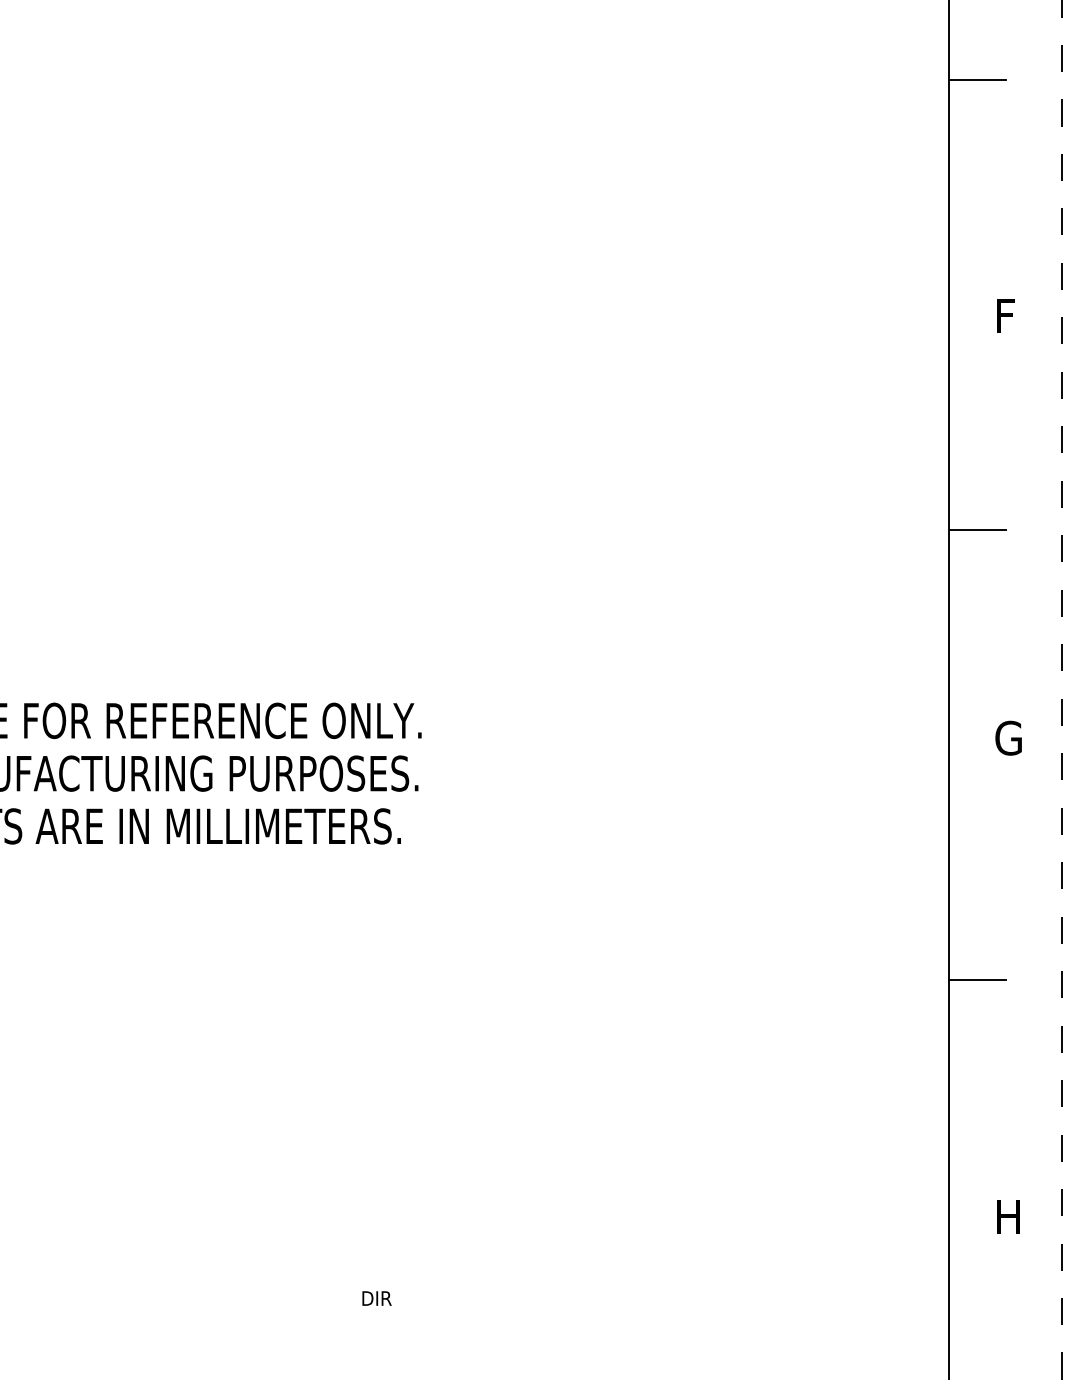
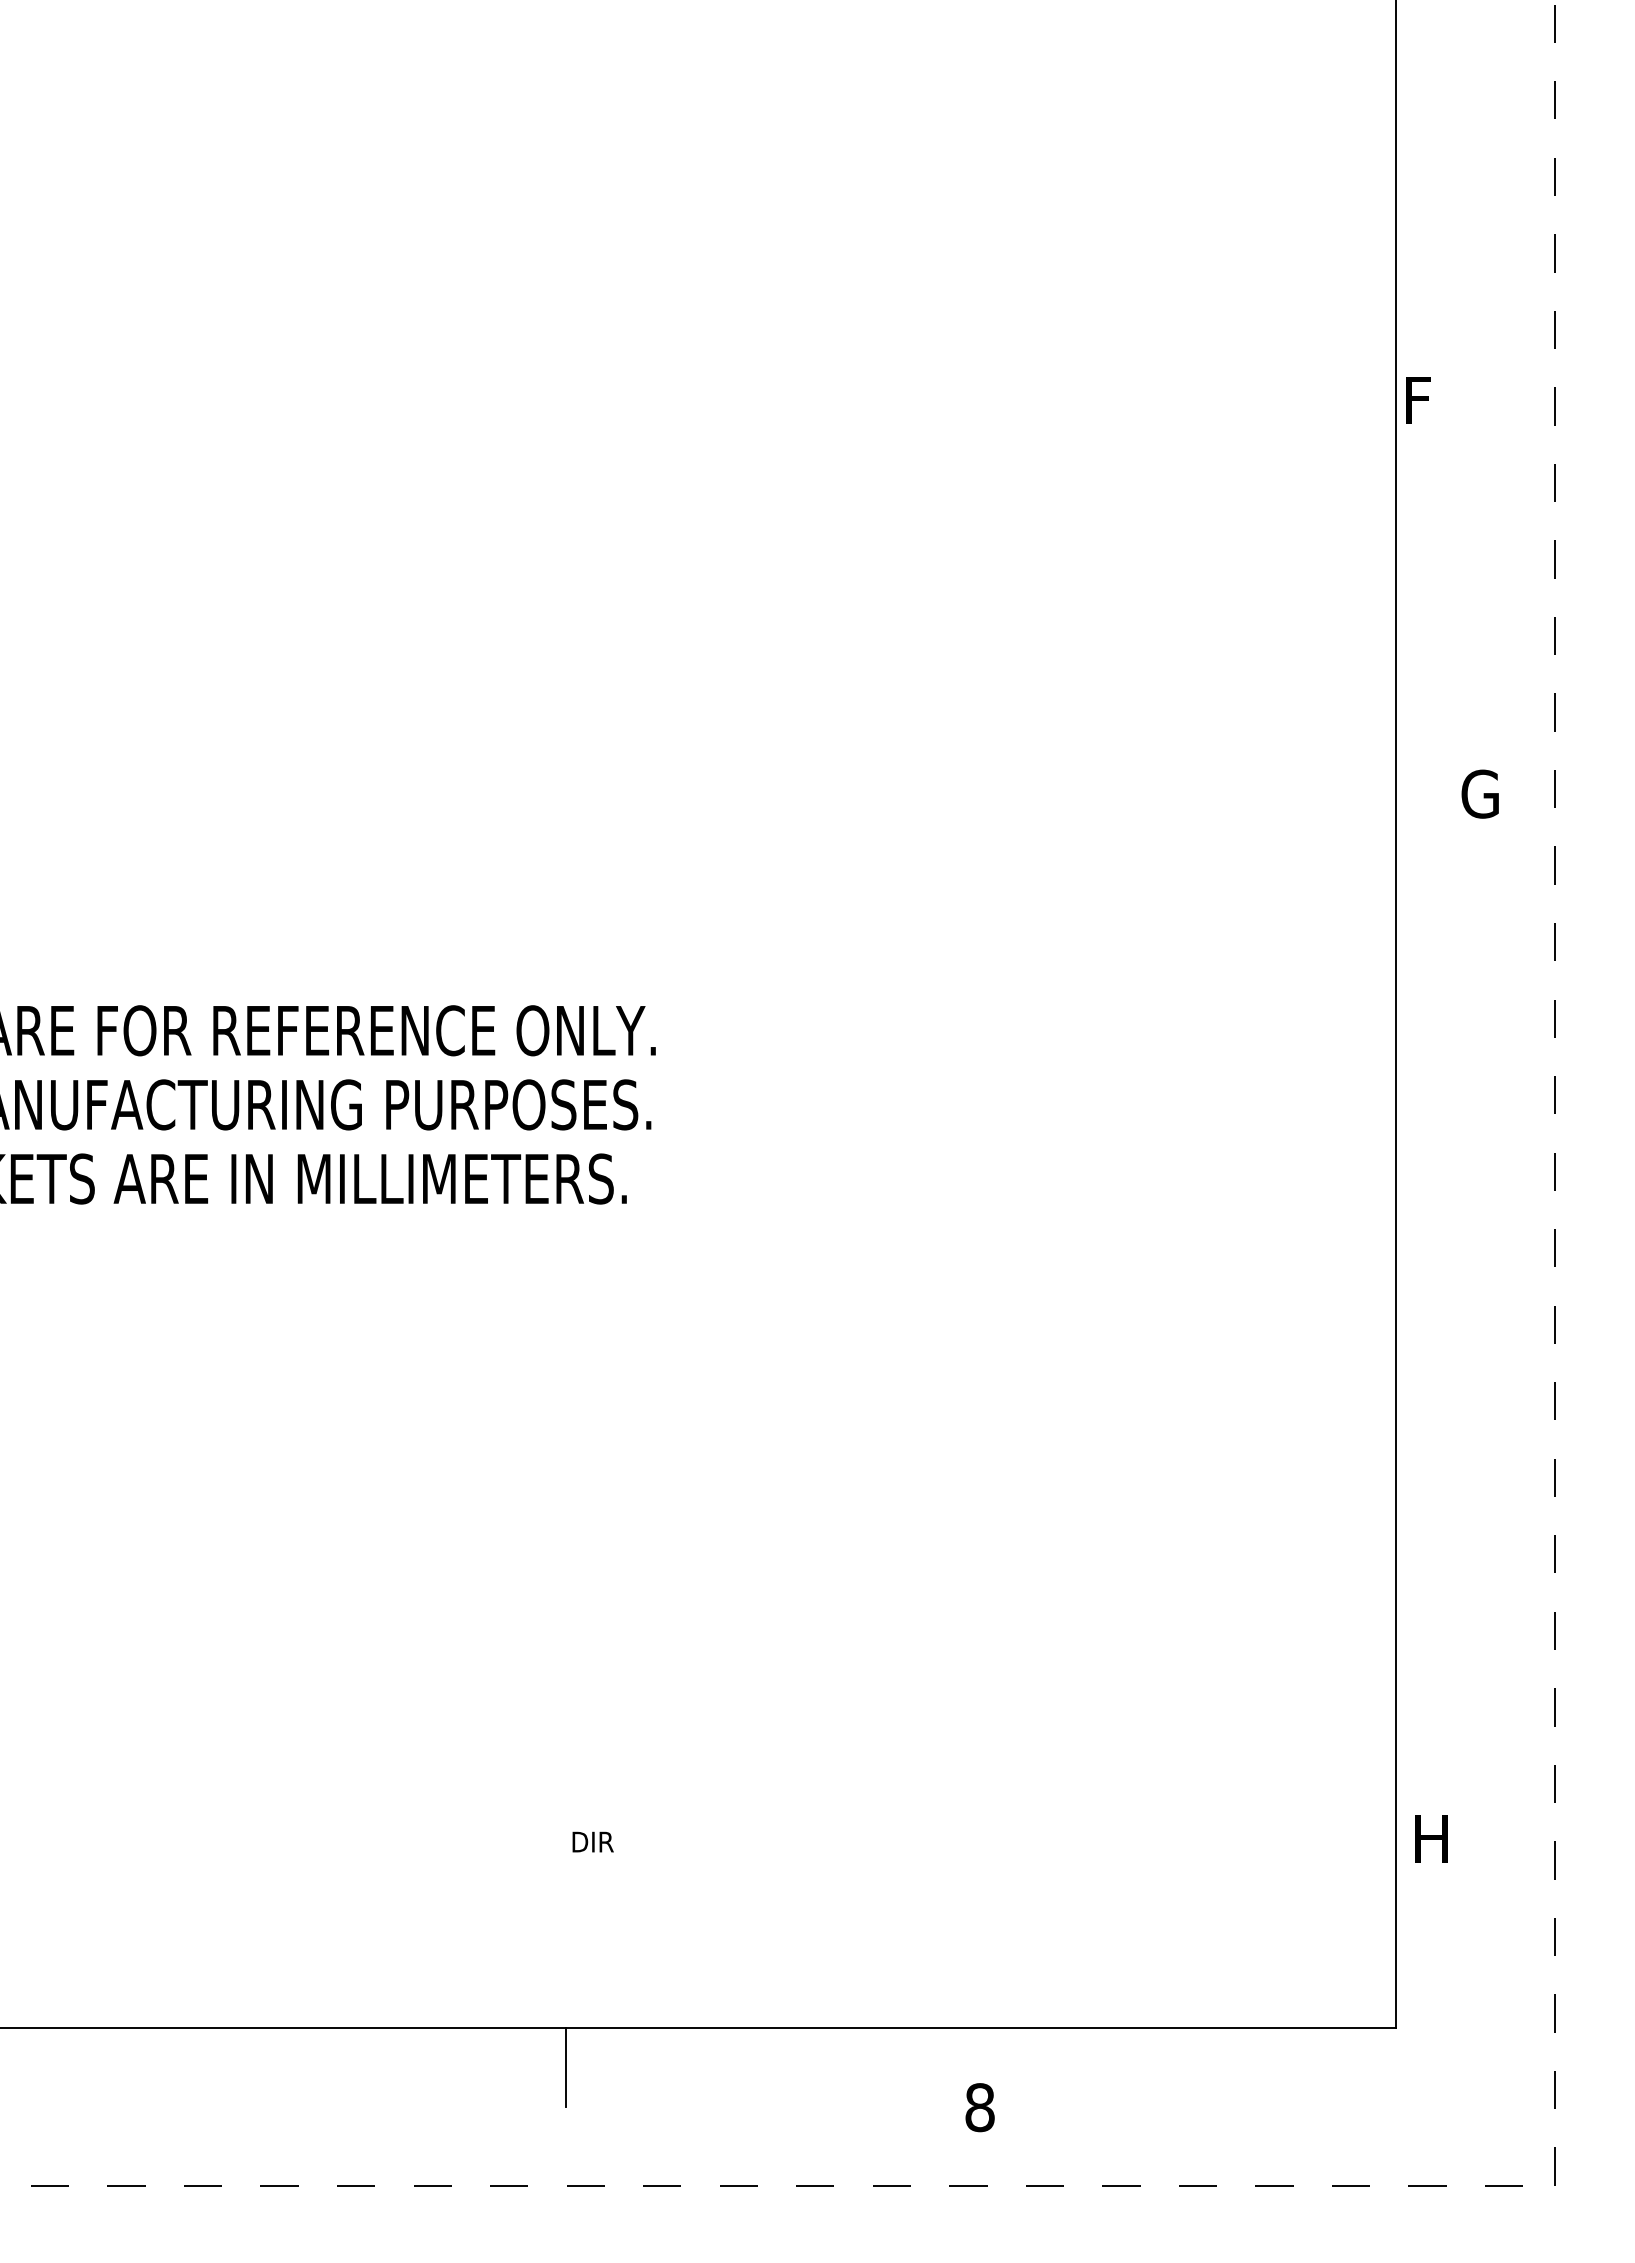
line: (977, 79) -> (1436, 130), removed
text: (1005, 316) -> (1418, 400), moved
line: (977, 529) -> (1436, 762), removed
text: (1008, 737) -> (1479, 793), moved
line: (977, 980) -> (1436, 1395), removed
text: (1008, 1216) -> (1431, 1838), moved

